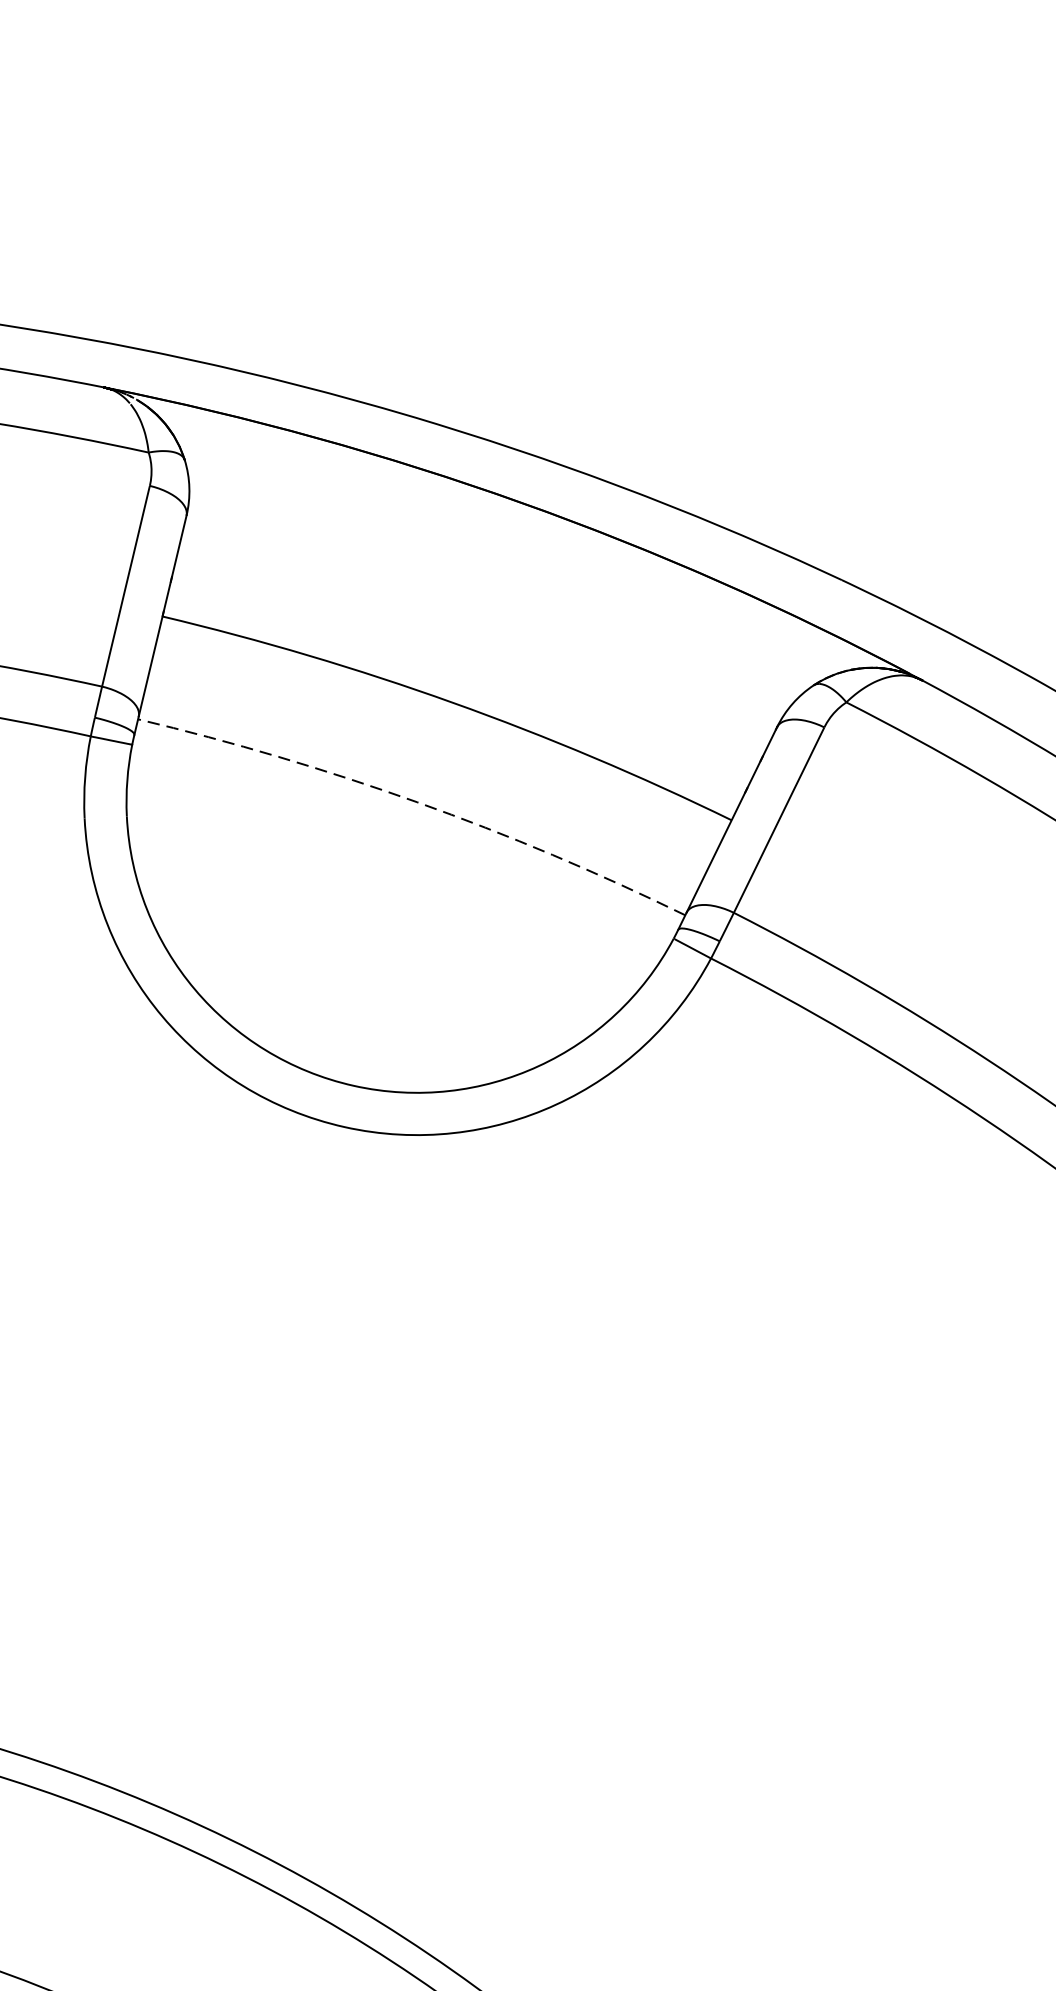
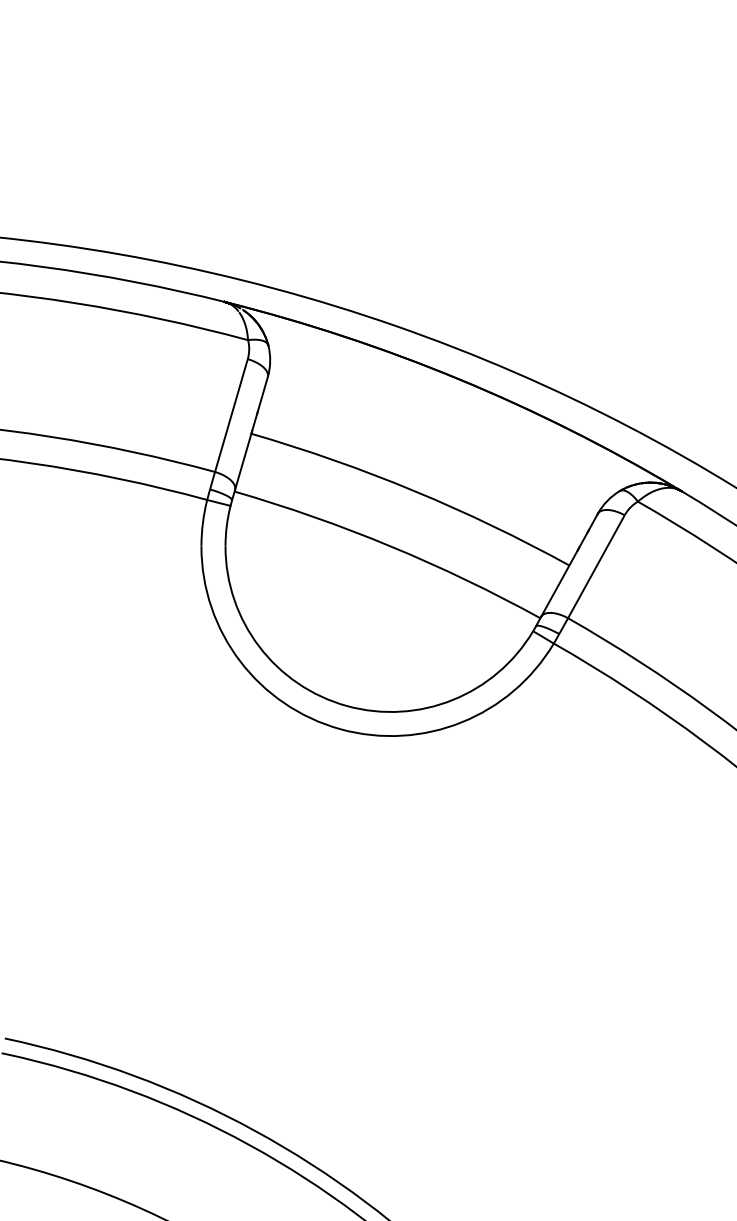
arc: (416, 802) -> (390, 546), dashed -> solid

